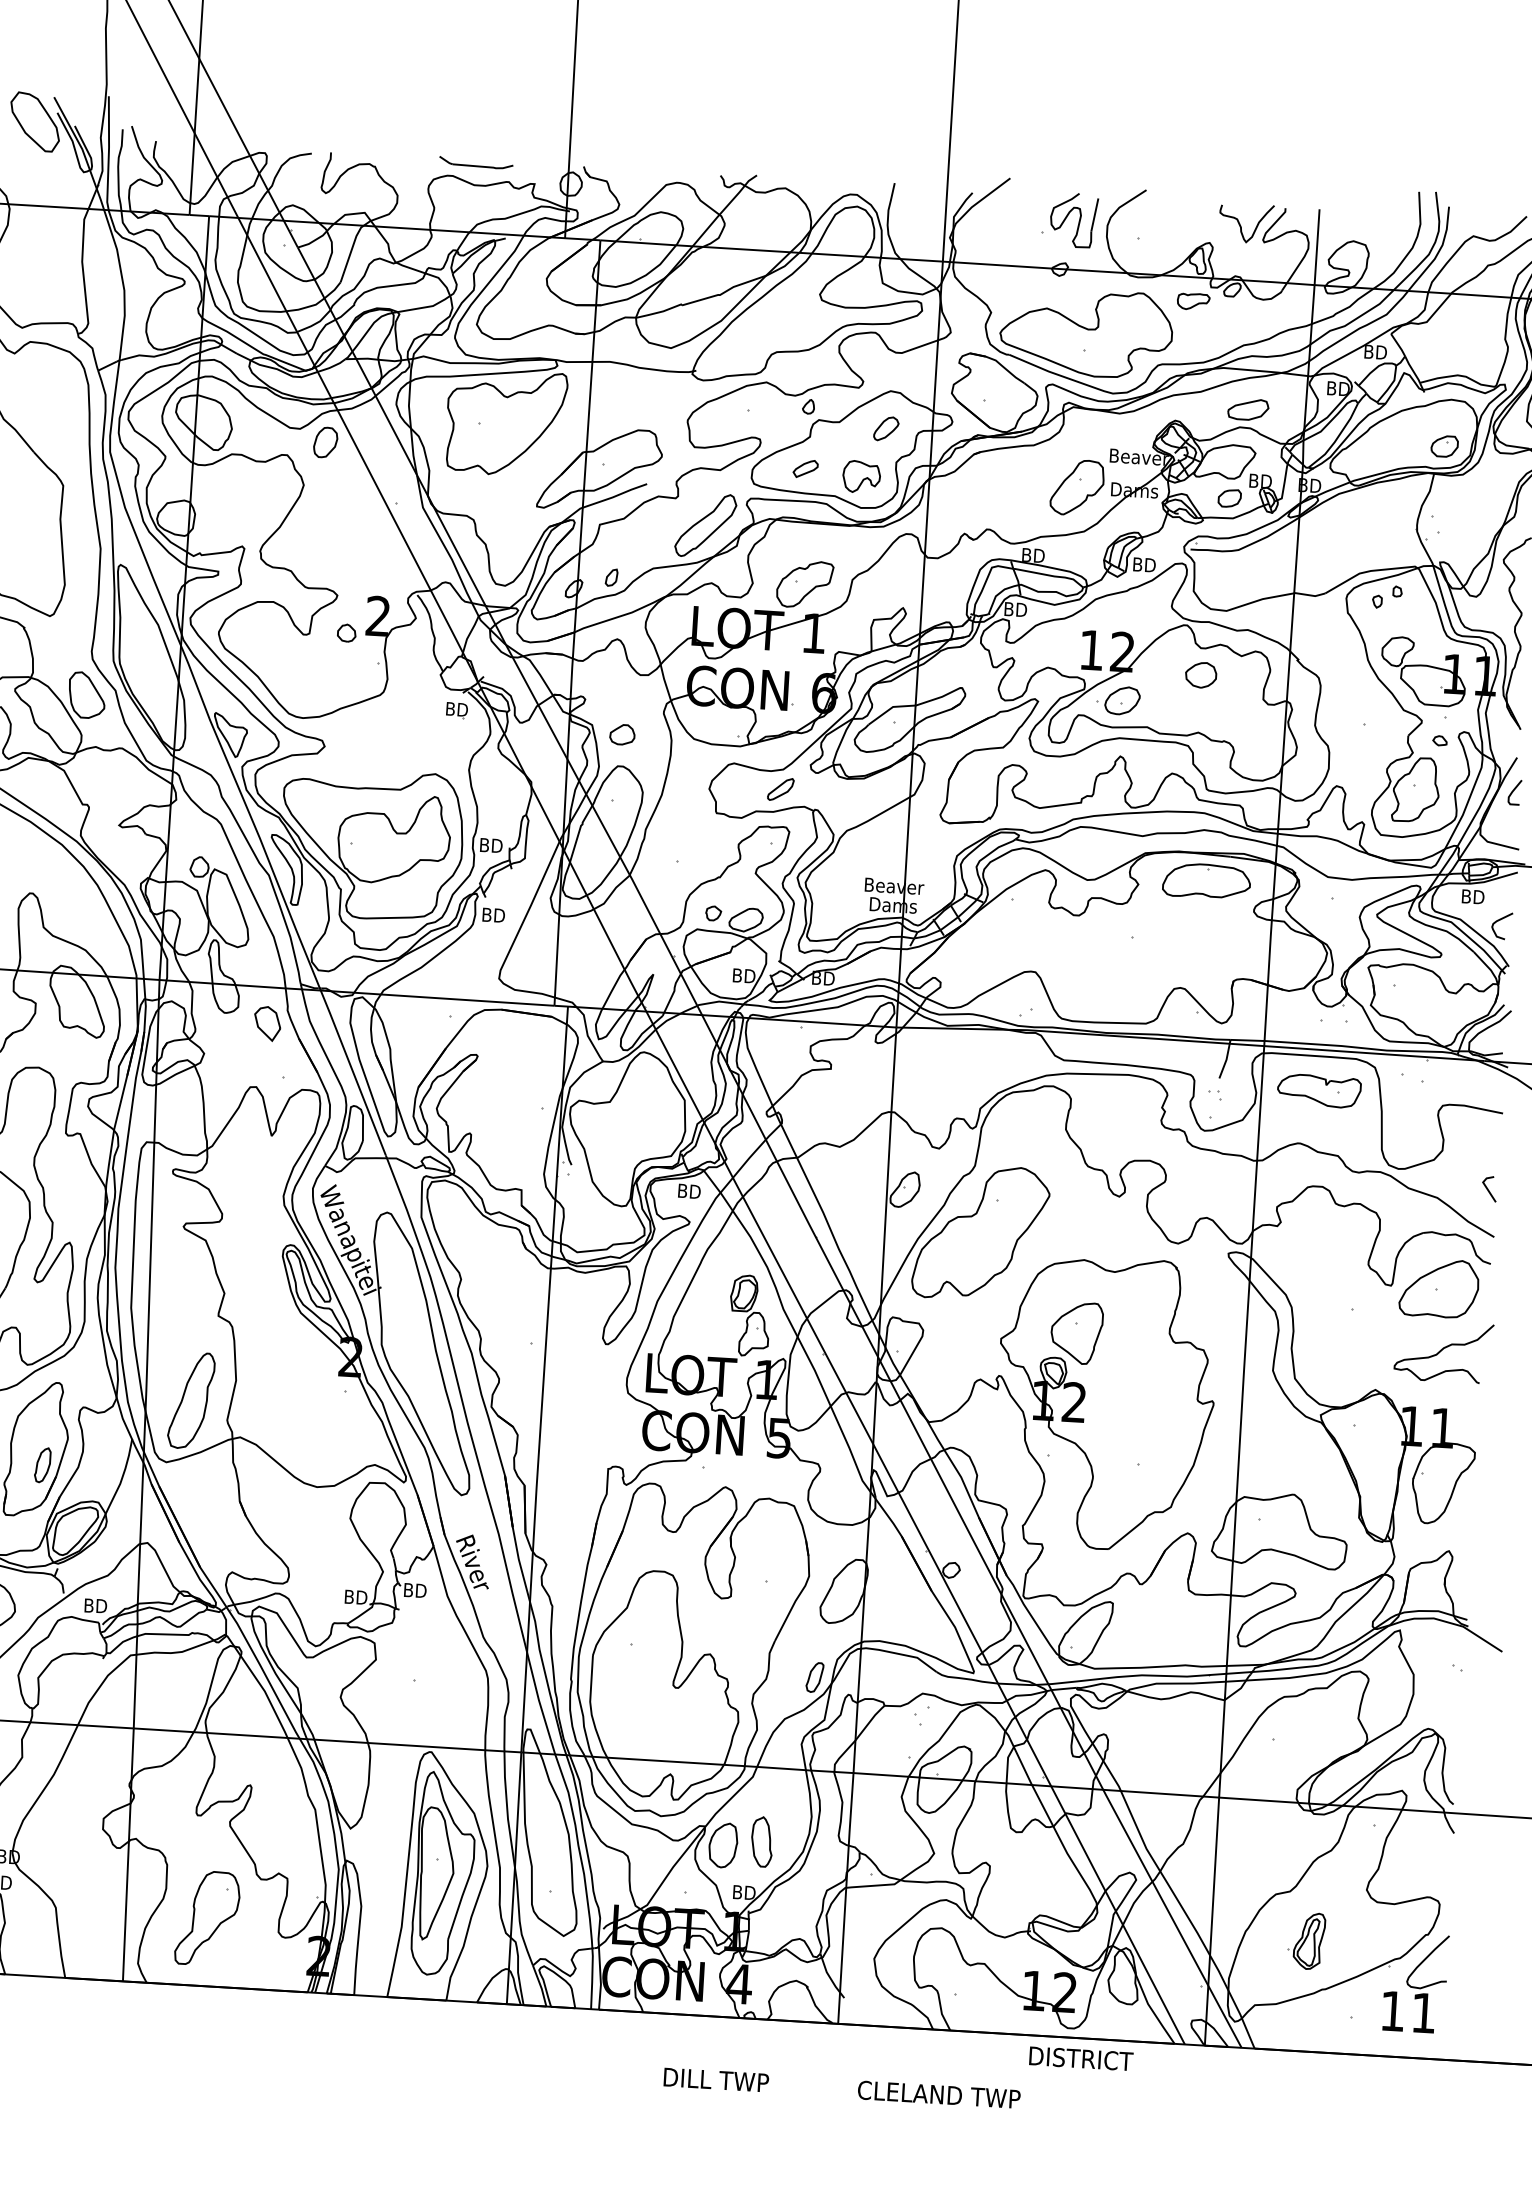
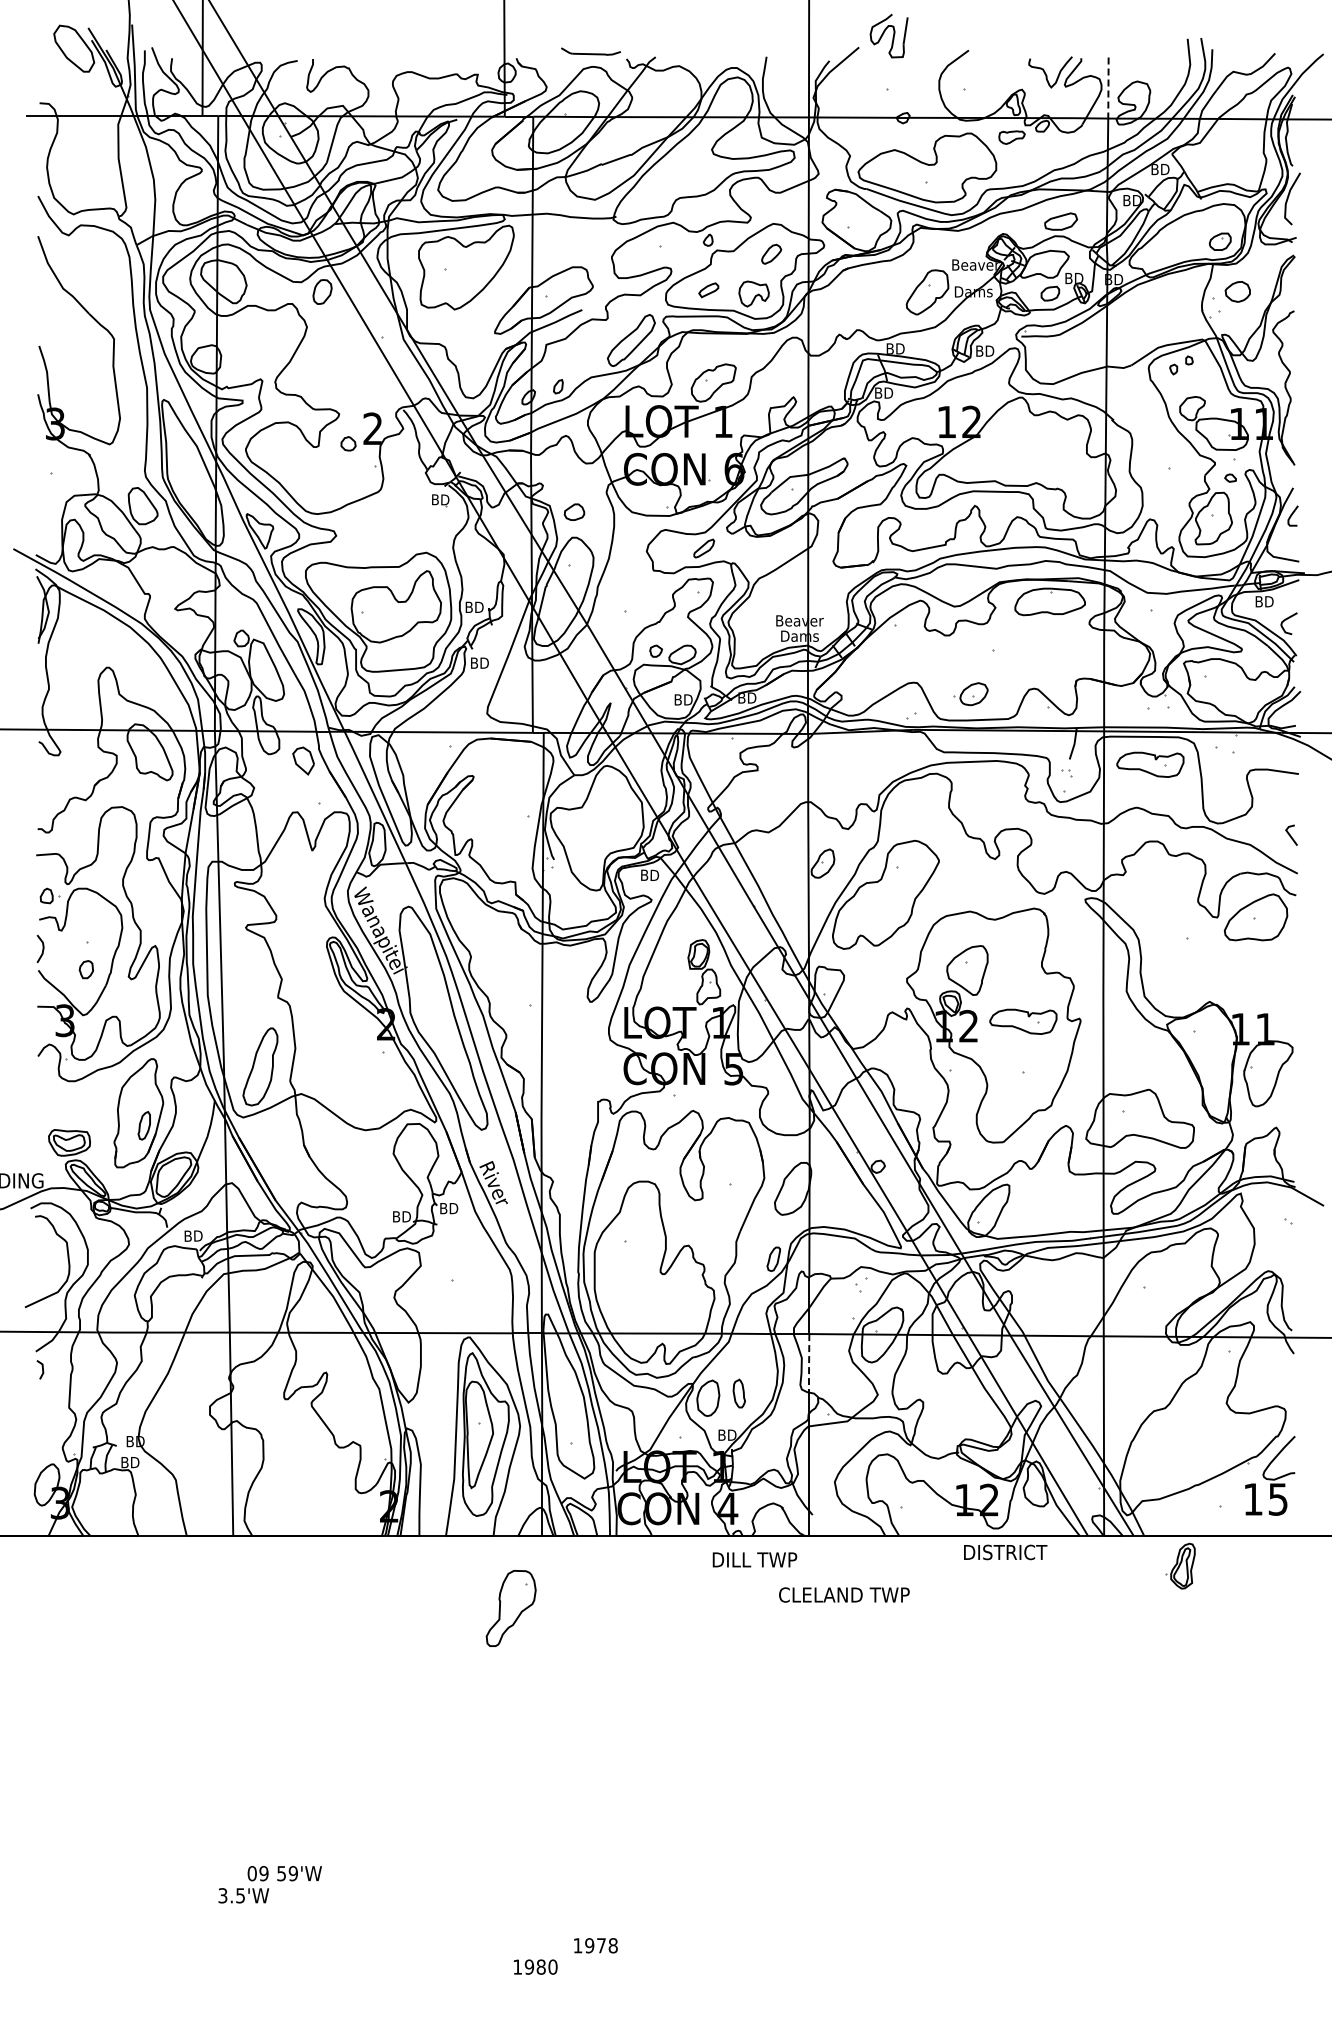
part: (475, 162) -> (590, 51), moved
part: (1073, 219) -> (888, 35), moved
line: (1317, 247) -> (1108, 88), solid -> dashed
part: (1200, 674) -> (1237, 291), moved
part: (1118, 700) -> (970, 694), moved
curve: (1443, 1349) -> (1262, 966), removed
part: (1142, 1400) -> (1023, 1021), added
line: (851, 1810) -> (809, 1364), solid -> dashed
part: (762, 1841) -> (739, 1393), size x0.7
part: (206, 1918) -> (510, 1608), moved
part: (1306, 1940) -> (1180, 1565), moved
text: (1422, 2013) -> (1277, 1499), 11 -> 15
text: (715, 2079) -> (754, 1559), moved
text: (939, 2094) -> (844, 1594), moved

